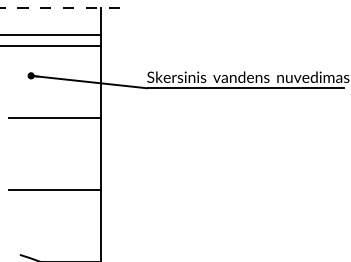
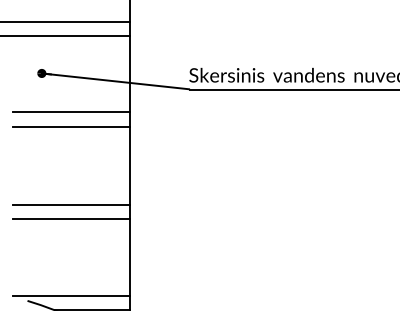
line: (54, 105) -> (71, 111), added
line: (54, 179) -> (71, 205), added
line: (54, 250) -> (71, 295), added

